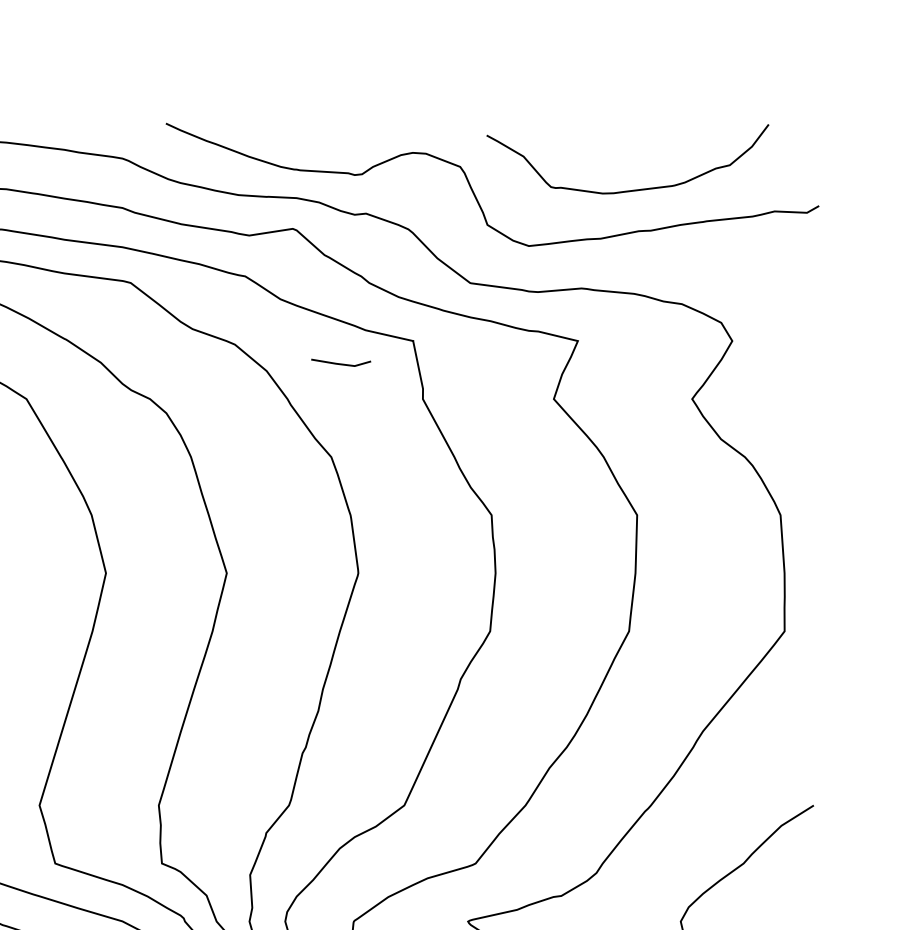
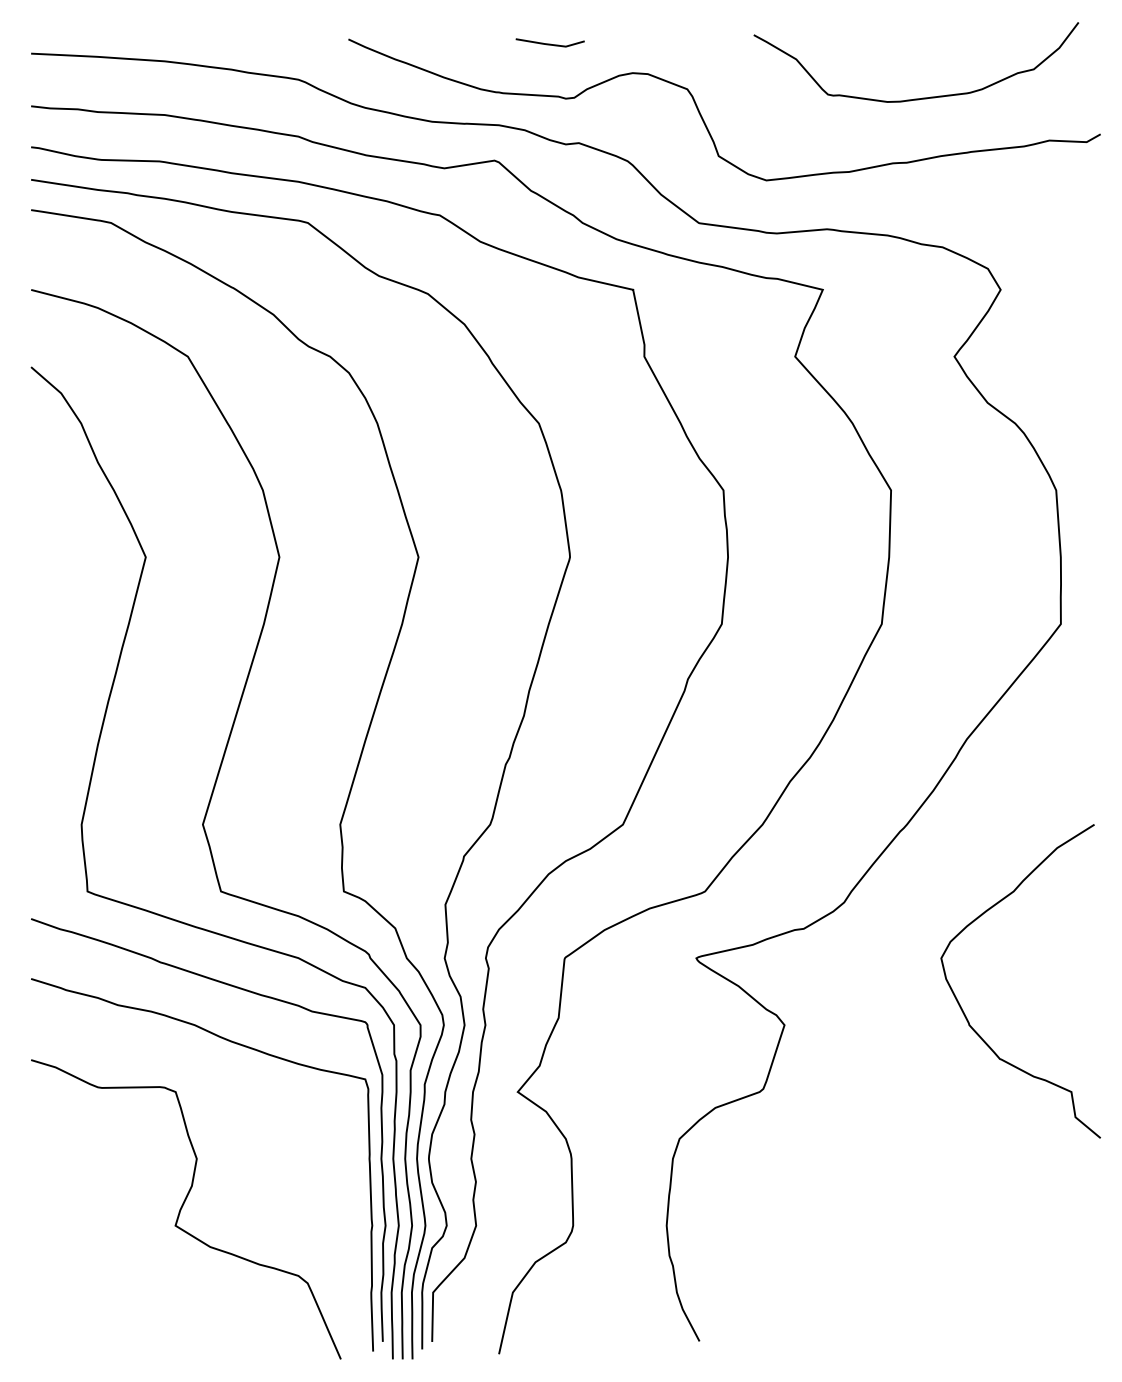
curve: (633, 189) -> (922, 97), moved
line: (340, 363) -> (549, 43), moved

